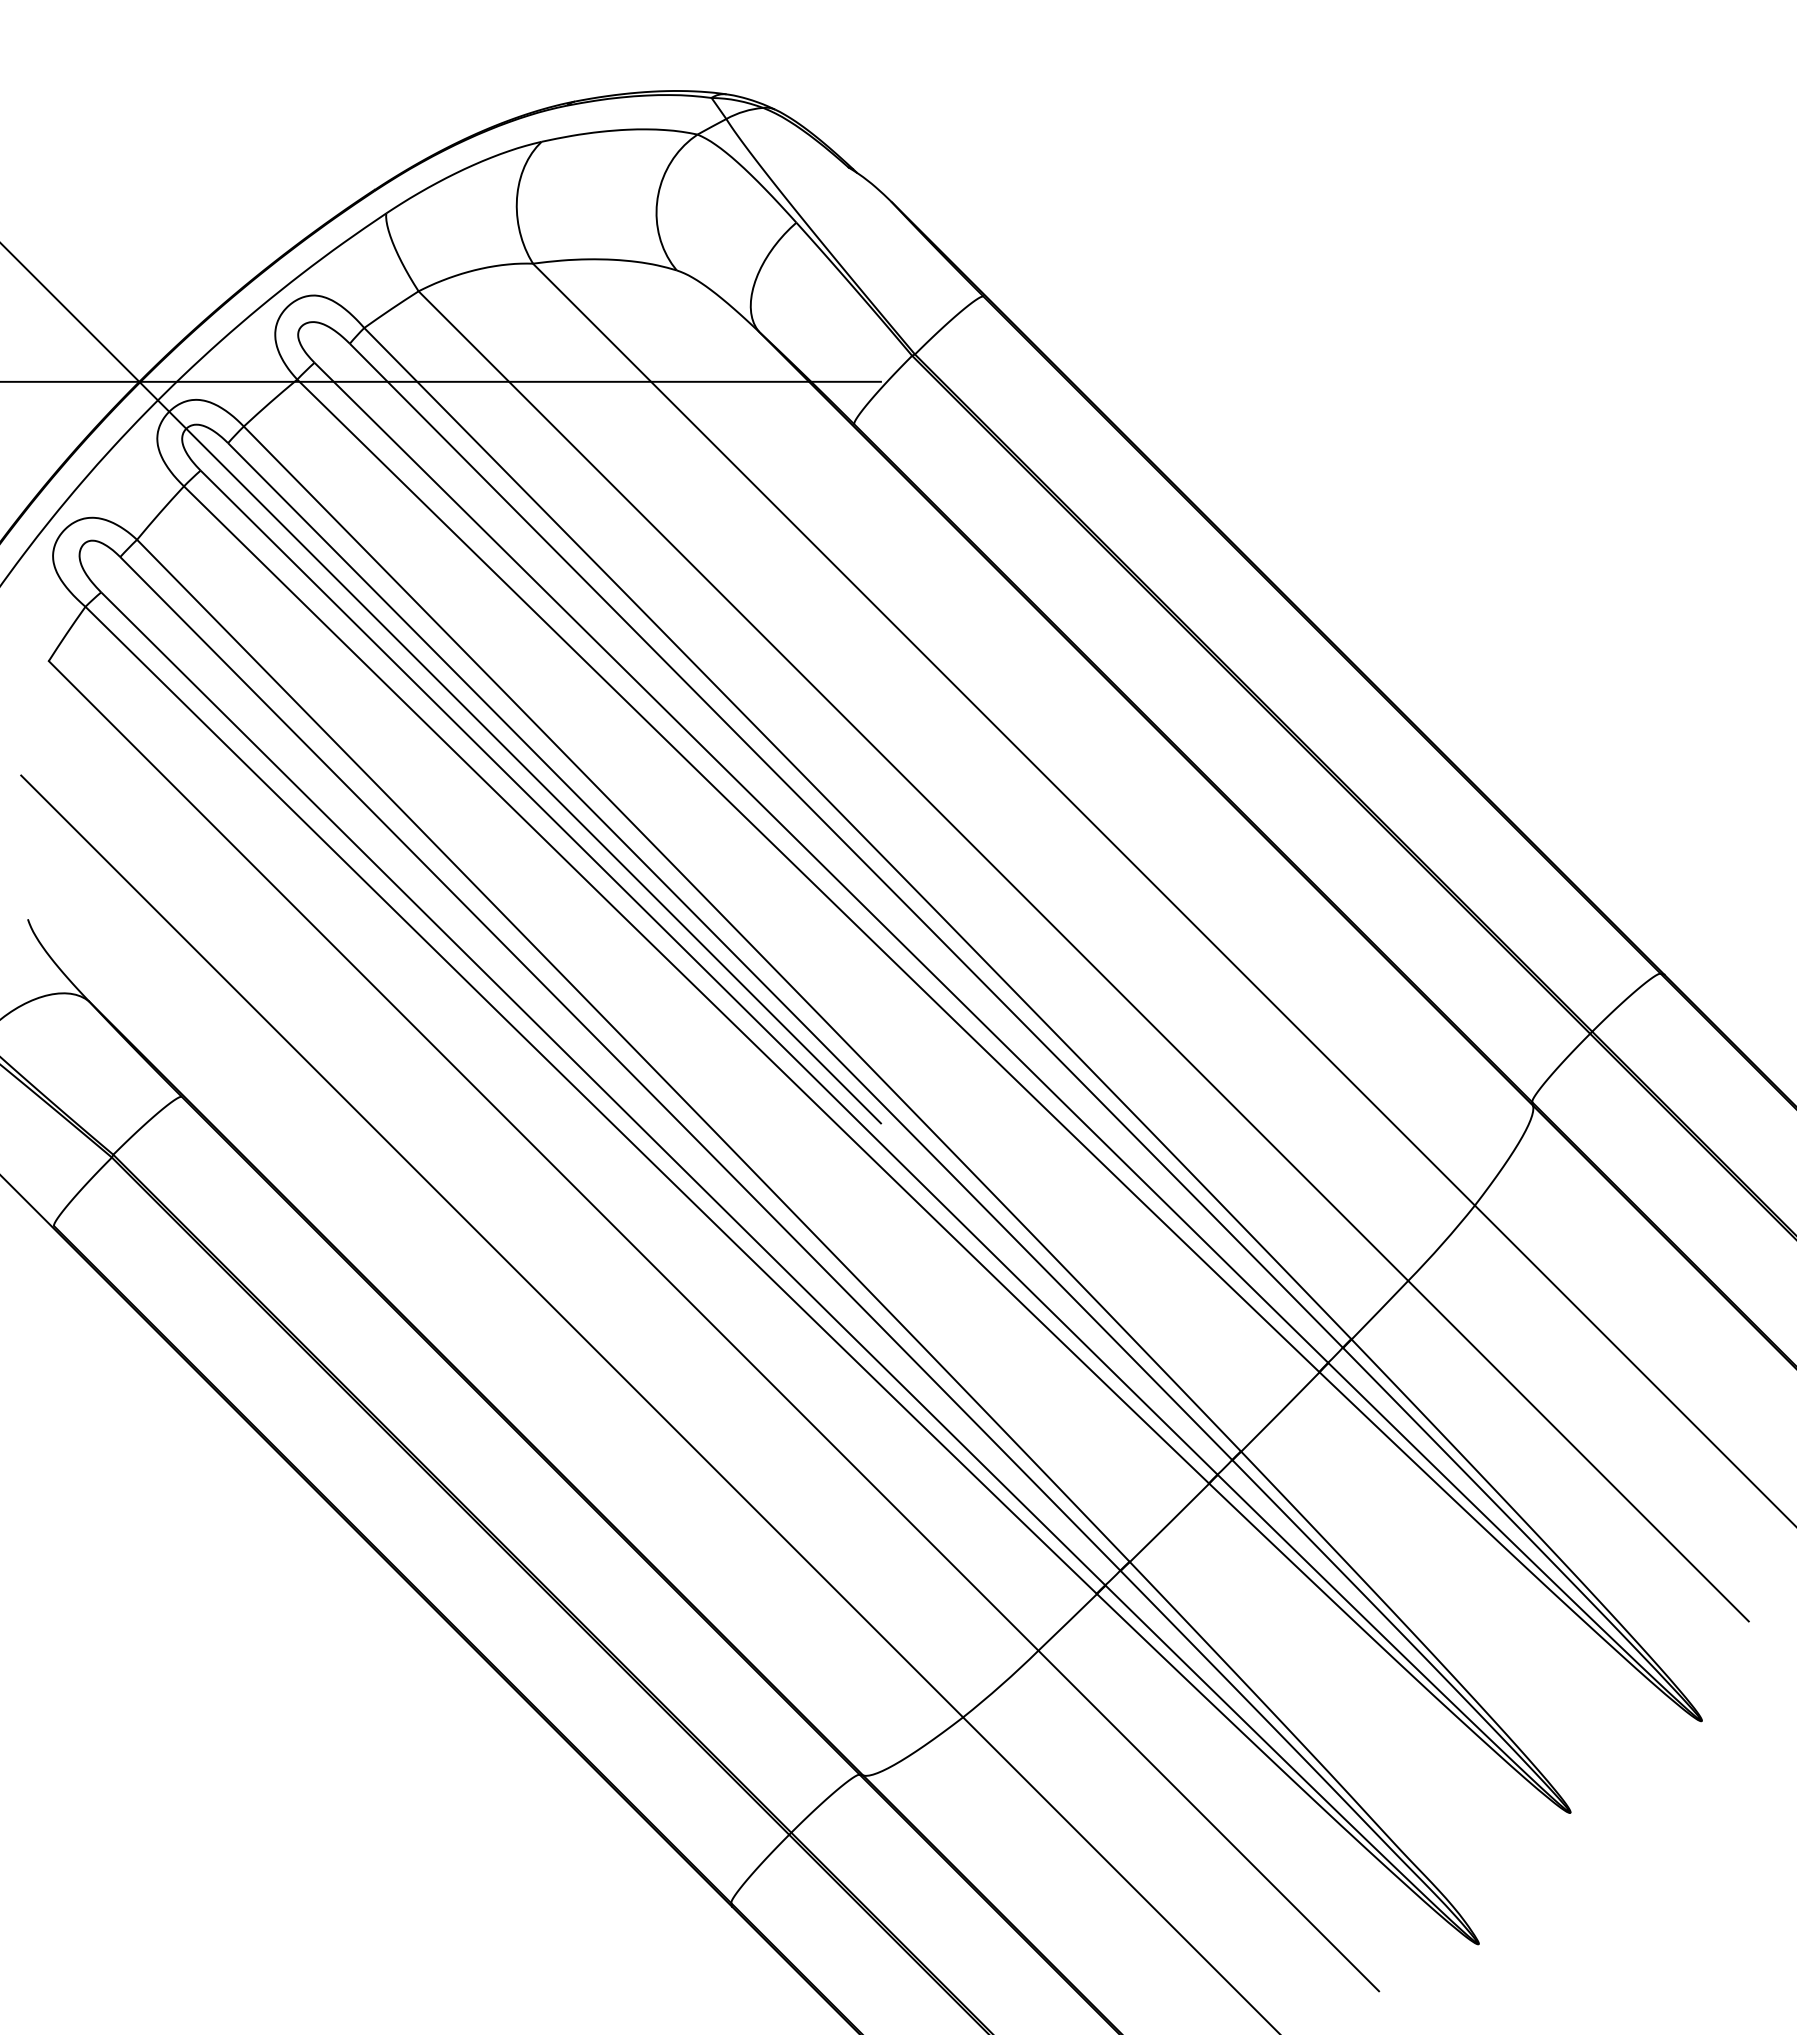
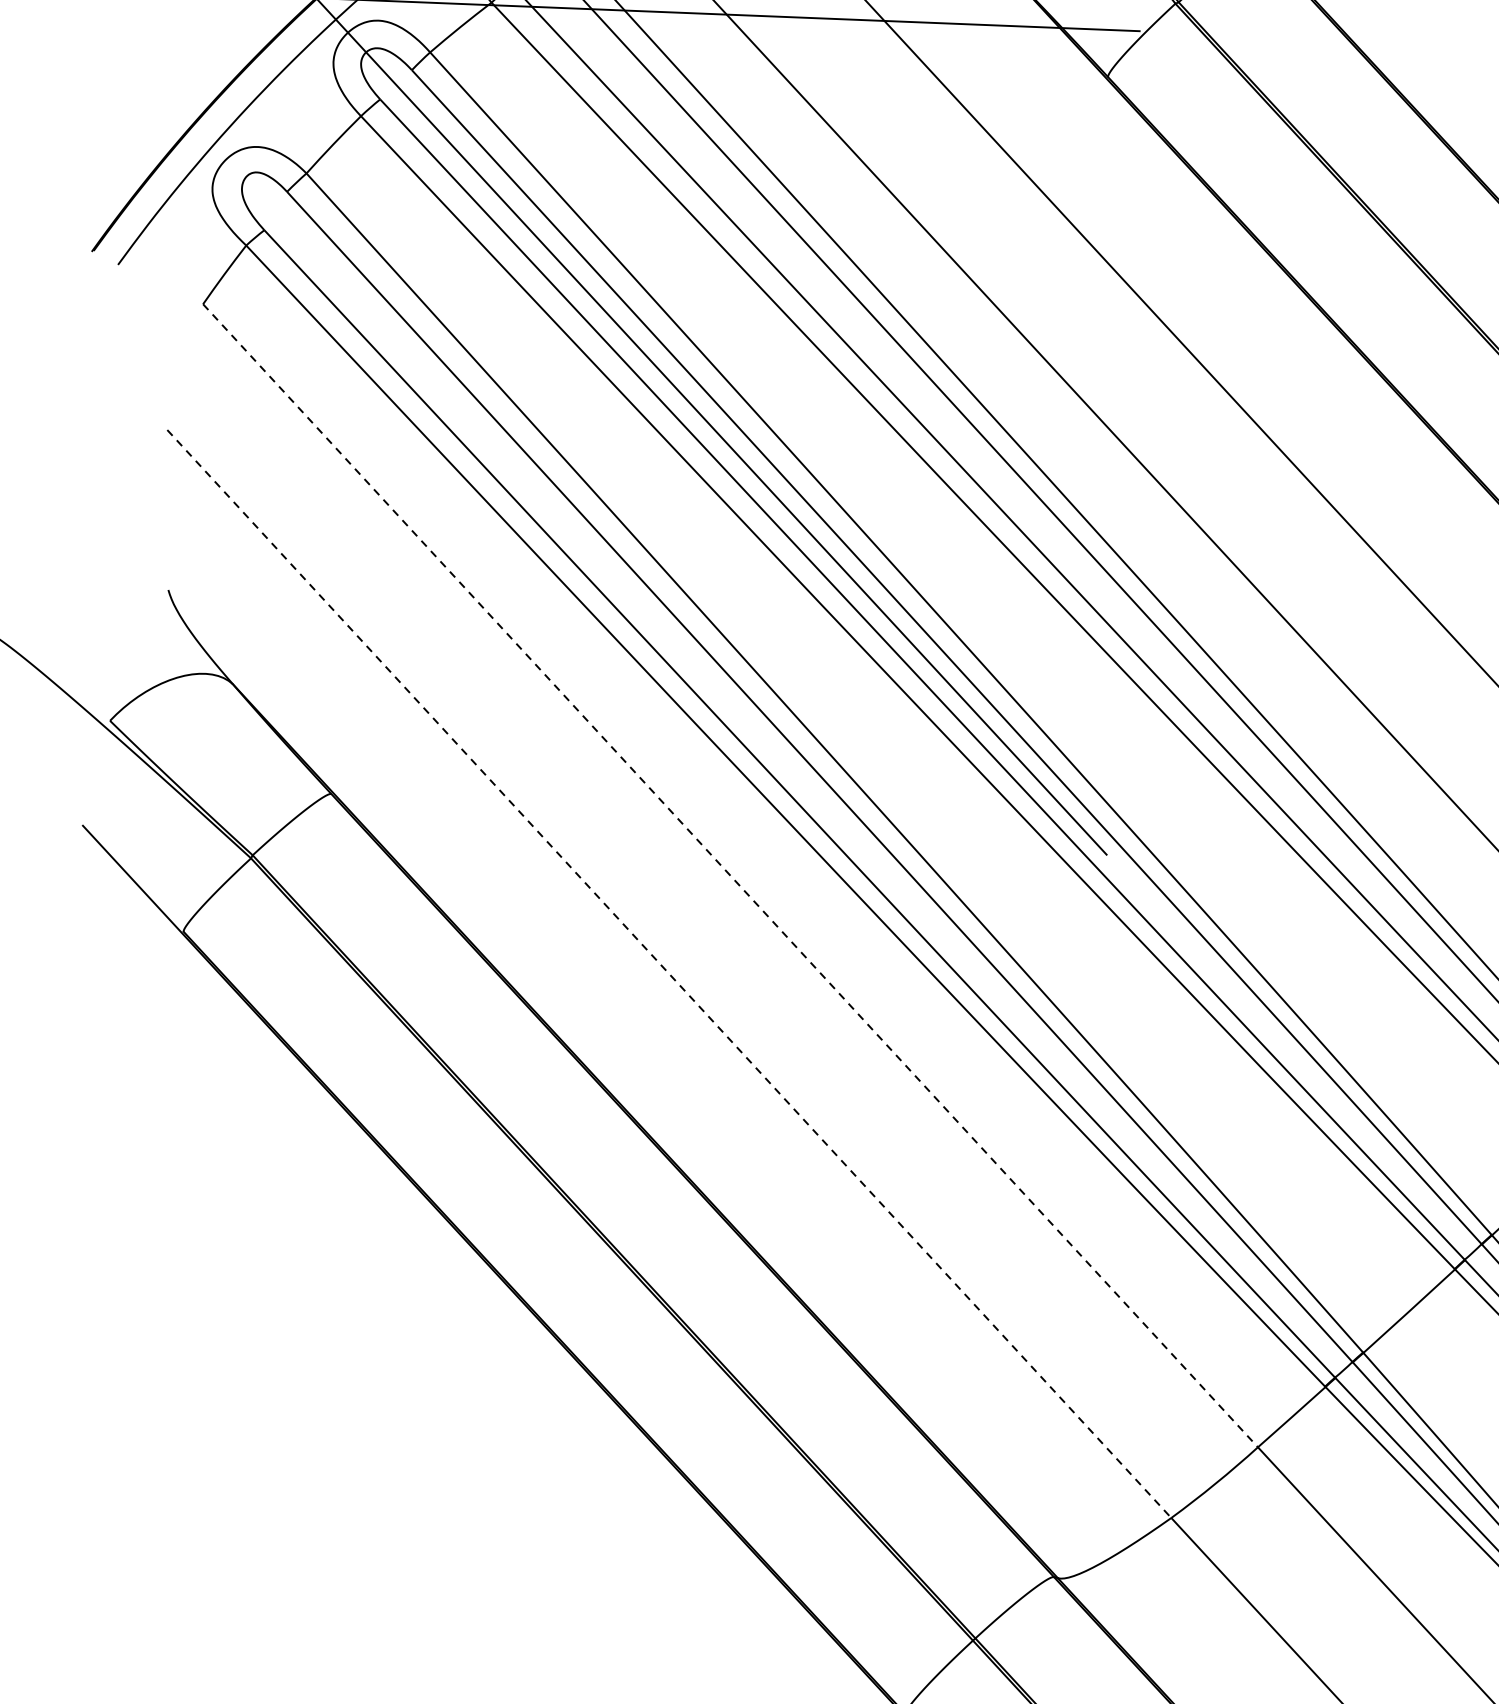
line: (543, 1155) -> (730, 875), solid -> dashed
line: (492, 1246) -> (669, 974), solid -> dashed

